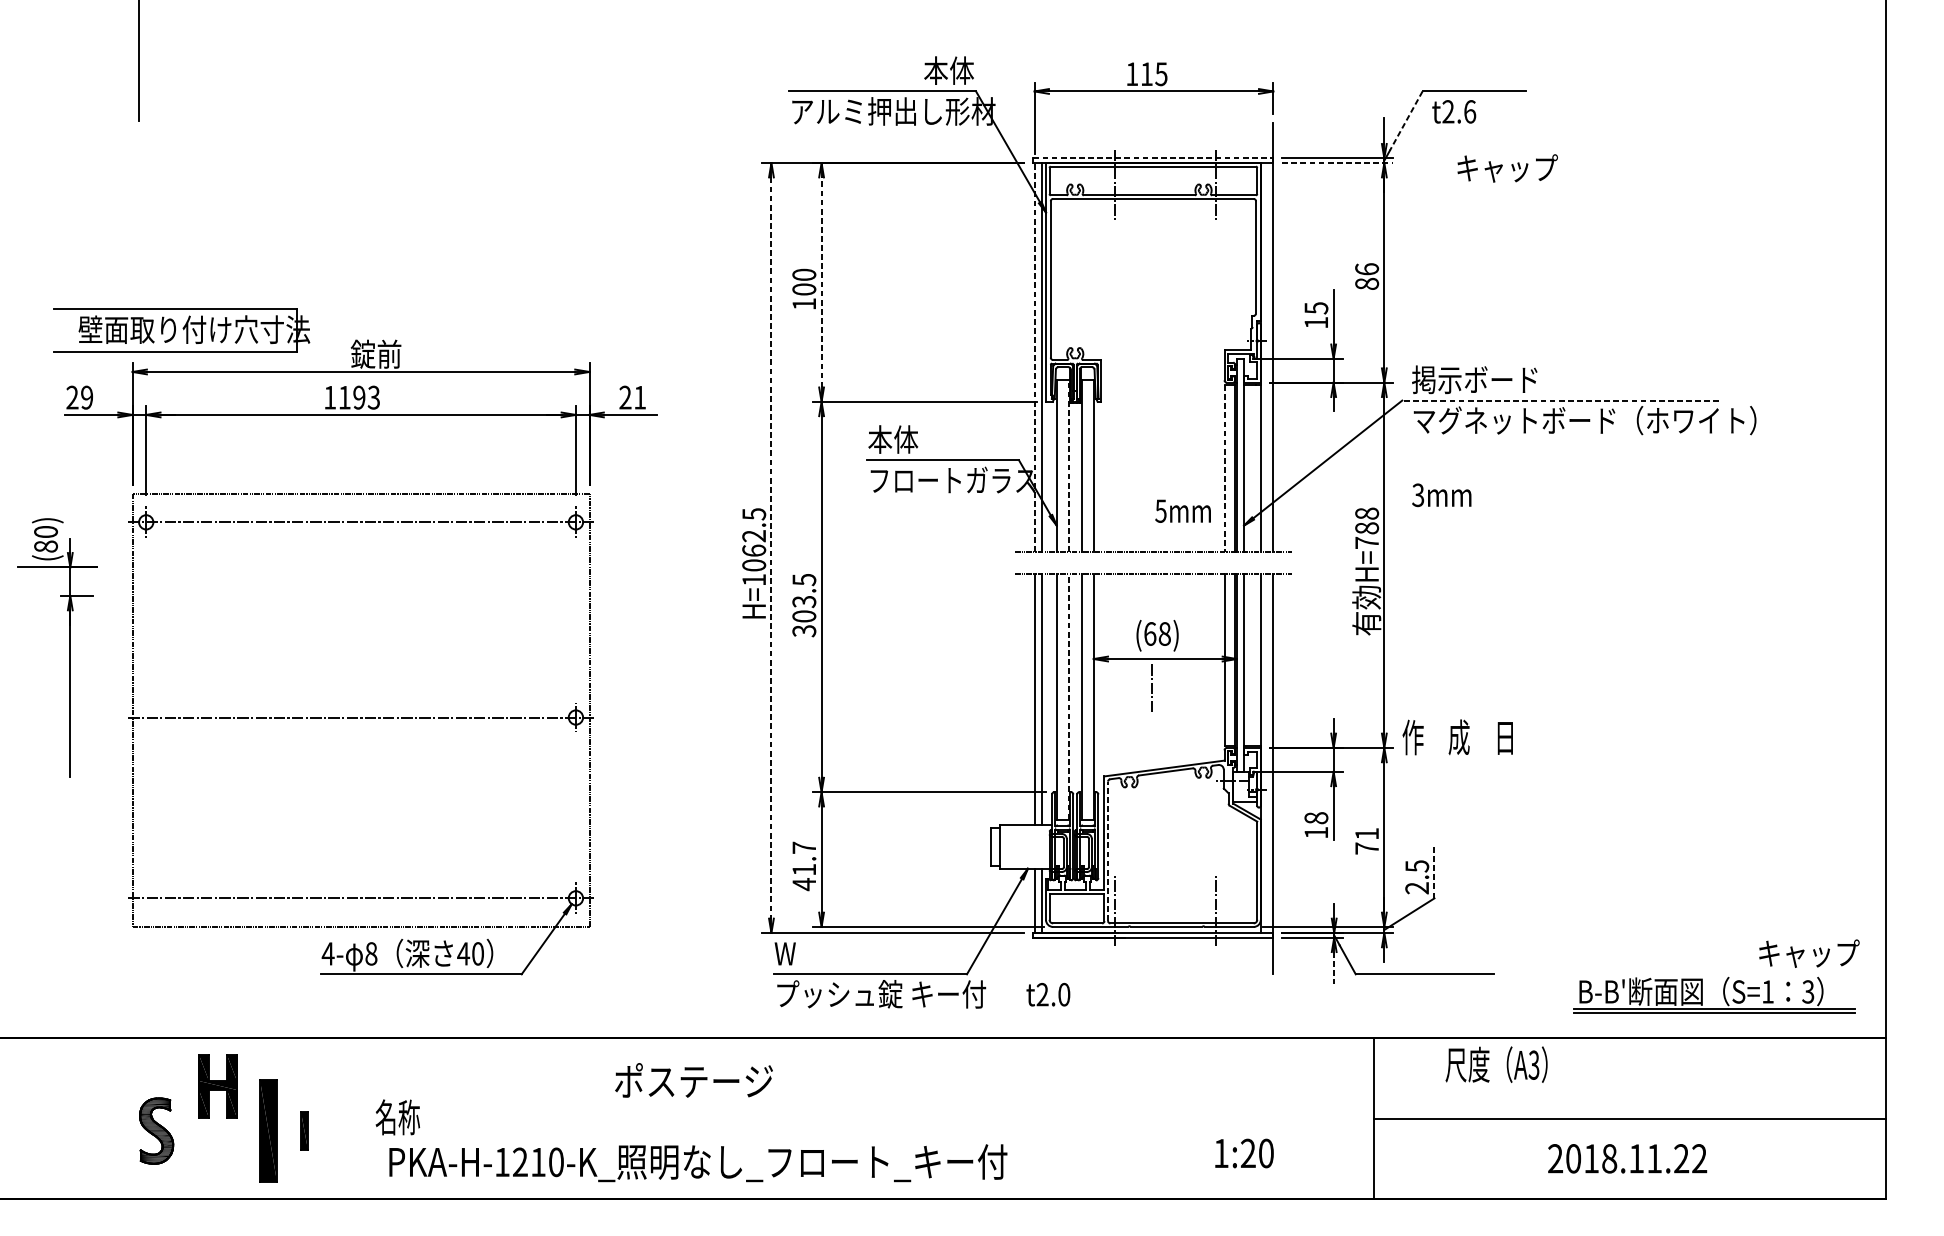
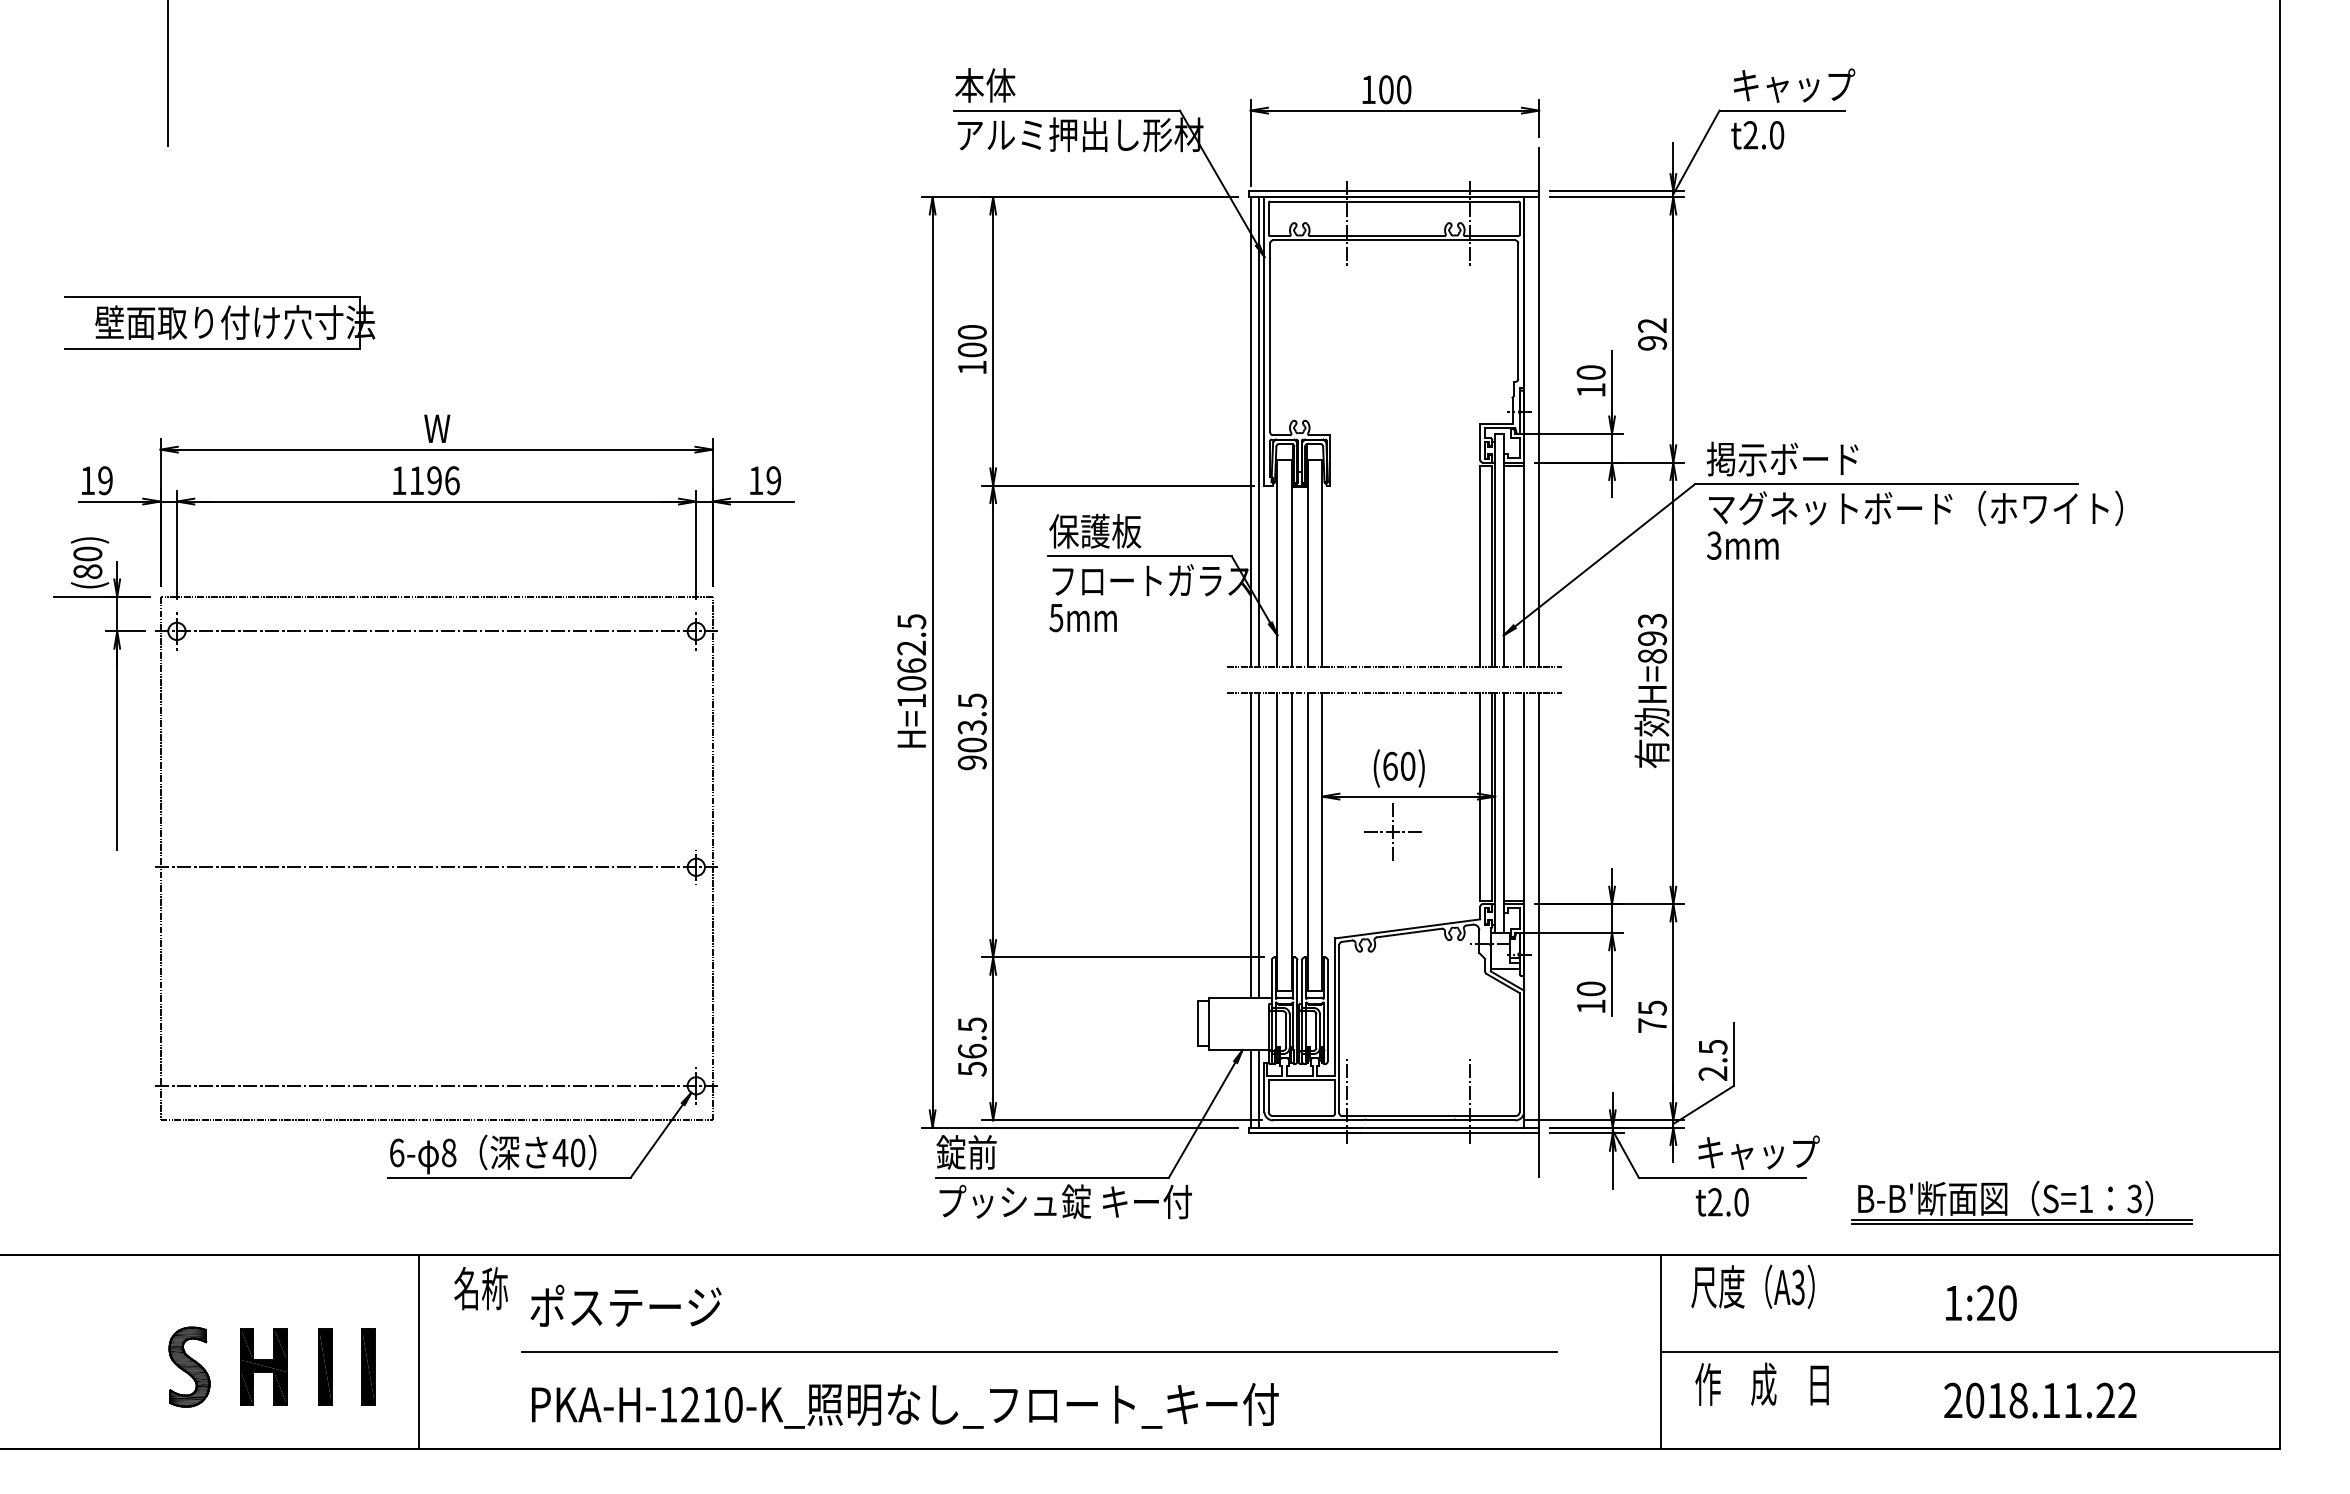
text: (949, 70) -> (985, 85), moved
text: (1154, 73) -> (1395, 89), 115 -> 100
text: (1470, 112) -> (1777, 135), t2.6 -> t2.0
line: (1405, 121) -> (1699, 146), dashed -> solid
line: (1153, 158) -> (1394, 191), dashed -> solid
line: (1338, 163) -> (1617, 197), dashed -> solid
text: (1507, 168) -> (1794, 85), moved
text: (1367, 276) -> (1652, 334), 86 -> 92
line: (821, 282) -> (993, 341), dashed -> solid
text: (1315, 308) -> (1590, 372), 15 -> 10
part: (181, 329) -> (219, 322), moved
text: (375, 353) -> (454, 427), 錠前 -> W
line: (1034, 356) -> (1250, 431), dashed -> solid
text: (72, 397) -> (87, 480), 29 -> 19
text: (373, 397) -> (451, 480), 1193 -> 1196
text: (632, 397) -> (764, 480), 21 -> 19
line: (1560, 400) -> (1886, 484), dashed -> solid
text: (906, 438) -> (1095, 530), 本体 -> 保護板
line: (1068, 466) -> (1291, 563), dashed -> solid
line: (1224, 468) -> (1480, 566), dashed -> solid
text: (1441, 495) -> (1742, 545), moved
text: (1182, 511) -> (1082, 618), moved
text: (1367, 528) -> (1652, 638), H=788 -> H=893
line: (771, 548) -> (932, 662), dashed -> solid
text: (804, 630) -> (972, 762), 303.5 -> 903.5
text: (1164, 634) -> (1407, 766), (68) -> (60)
part: (69, 647) -> (116, 693), moved
line: (1151, 687) -> (1392, 831), added
line: (1068, 697) -> (1291, 842), dashed -> solid
text: (1457, 736) -> (1761, 1383), moved
text: (1316, 817) -> (1591, 988), 18 -> 10
text: (1367, 833) -> (1652, 1007), 71 -> 75
line: (1108, 850) -> (1339, 1028), dashed -> solid
text: (803, 866) -> (971, 1047), 41.7 -> 56.5
line: (1434, 872) -> (1733, 1054), dashed -> solid
text: (327, 953) -> (396, 1152), 4- -> 6-
text: (799, 953) -> (966, 1152), W -> 錠前
text: (1808, 953) -> (1758, 1152), moved
line: (1333, 968) -> (1612, 1170), dashed -> solid
part: (1722, 993) -> (2031, 1200), moved
text: (1047, 994) -> (1721, 1202), moved
text: (1496, 1064) -> (1752, 1286), moved
text: (693, 1080) -> (625, 1305), moved
part: (217, 1085) -> (263, 1366), moved
text: (397, 1117) -> (480, 1288), moved
line: (346, 1118) -> (418, 1351), added
line: (859, 1118) -> (1039, 1351), added
part: (269, 1130) -> (325, 1366), size x0.62
part: (304, 1130) -> (368, 1366), size x1.67
text: (1244, 1153) -> (1981, 1303), moved
text: (1627, 1158) -> (2040, 1400), moved
text: (698, 1162) -> (905, 1405), moved

